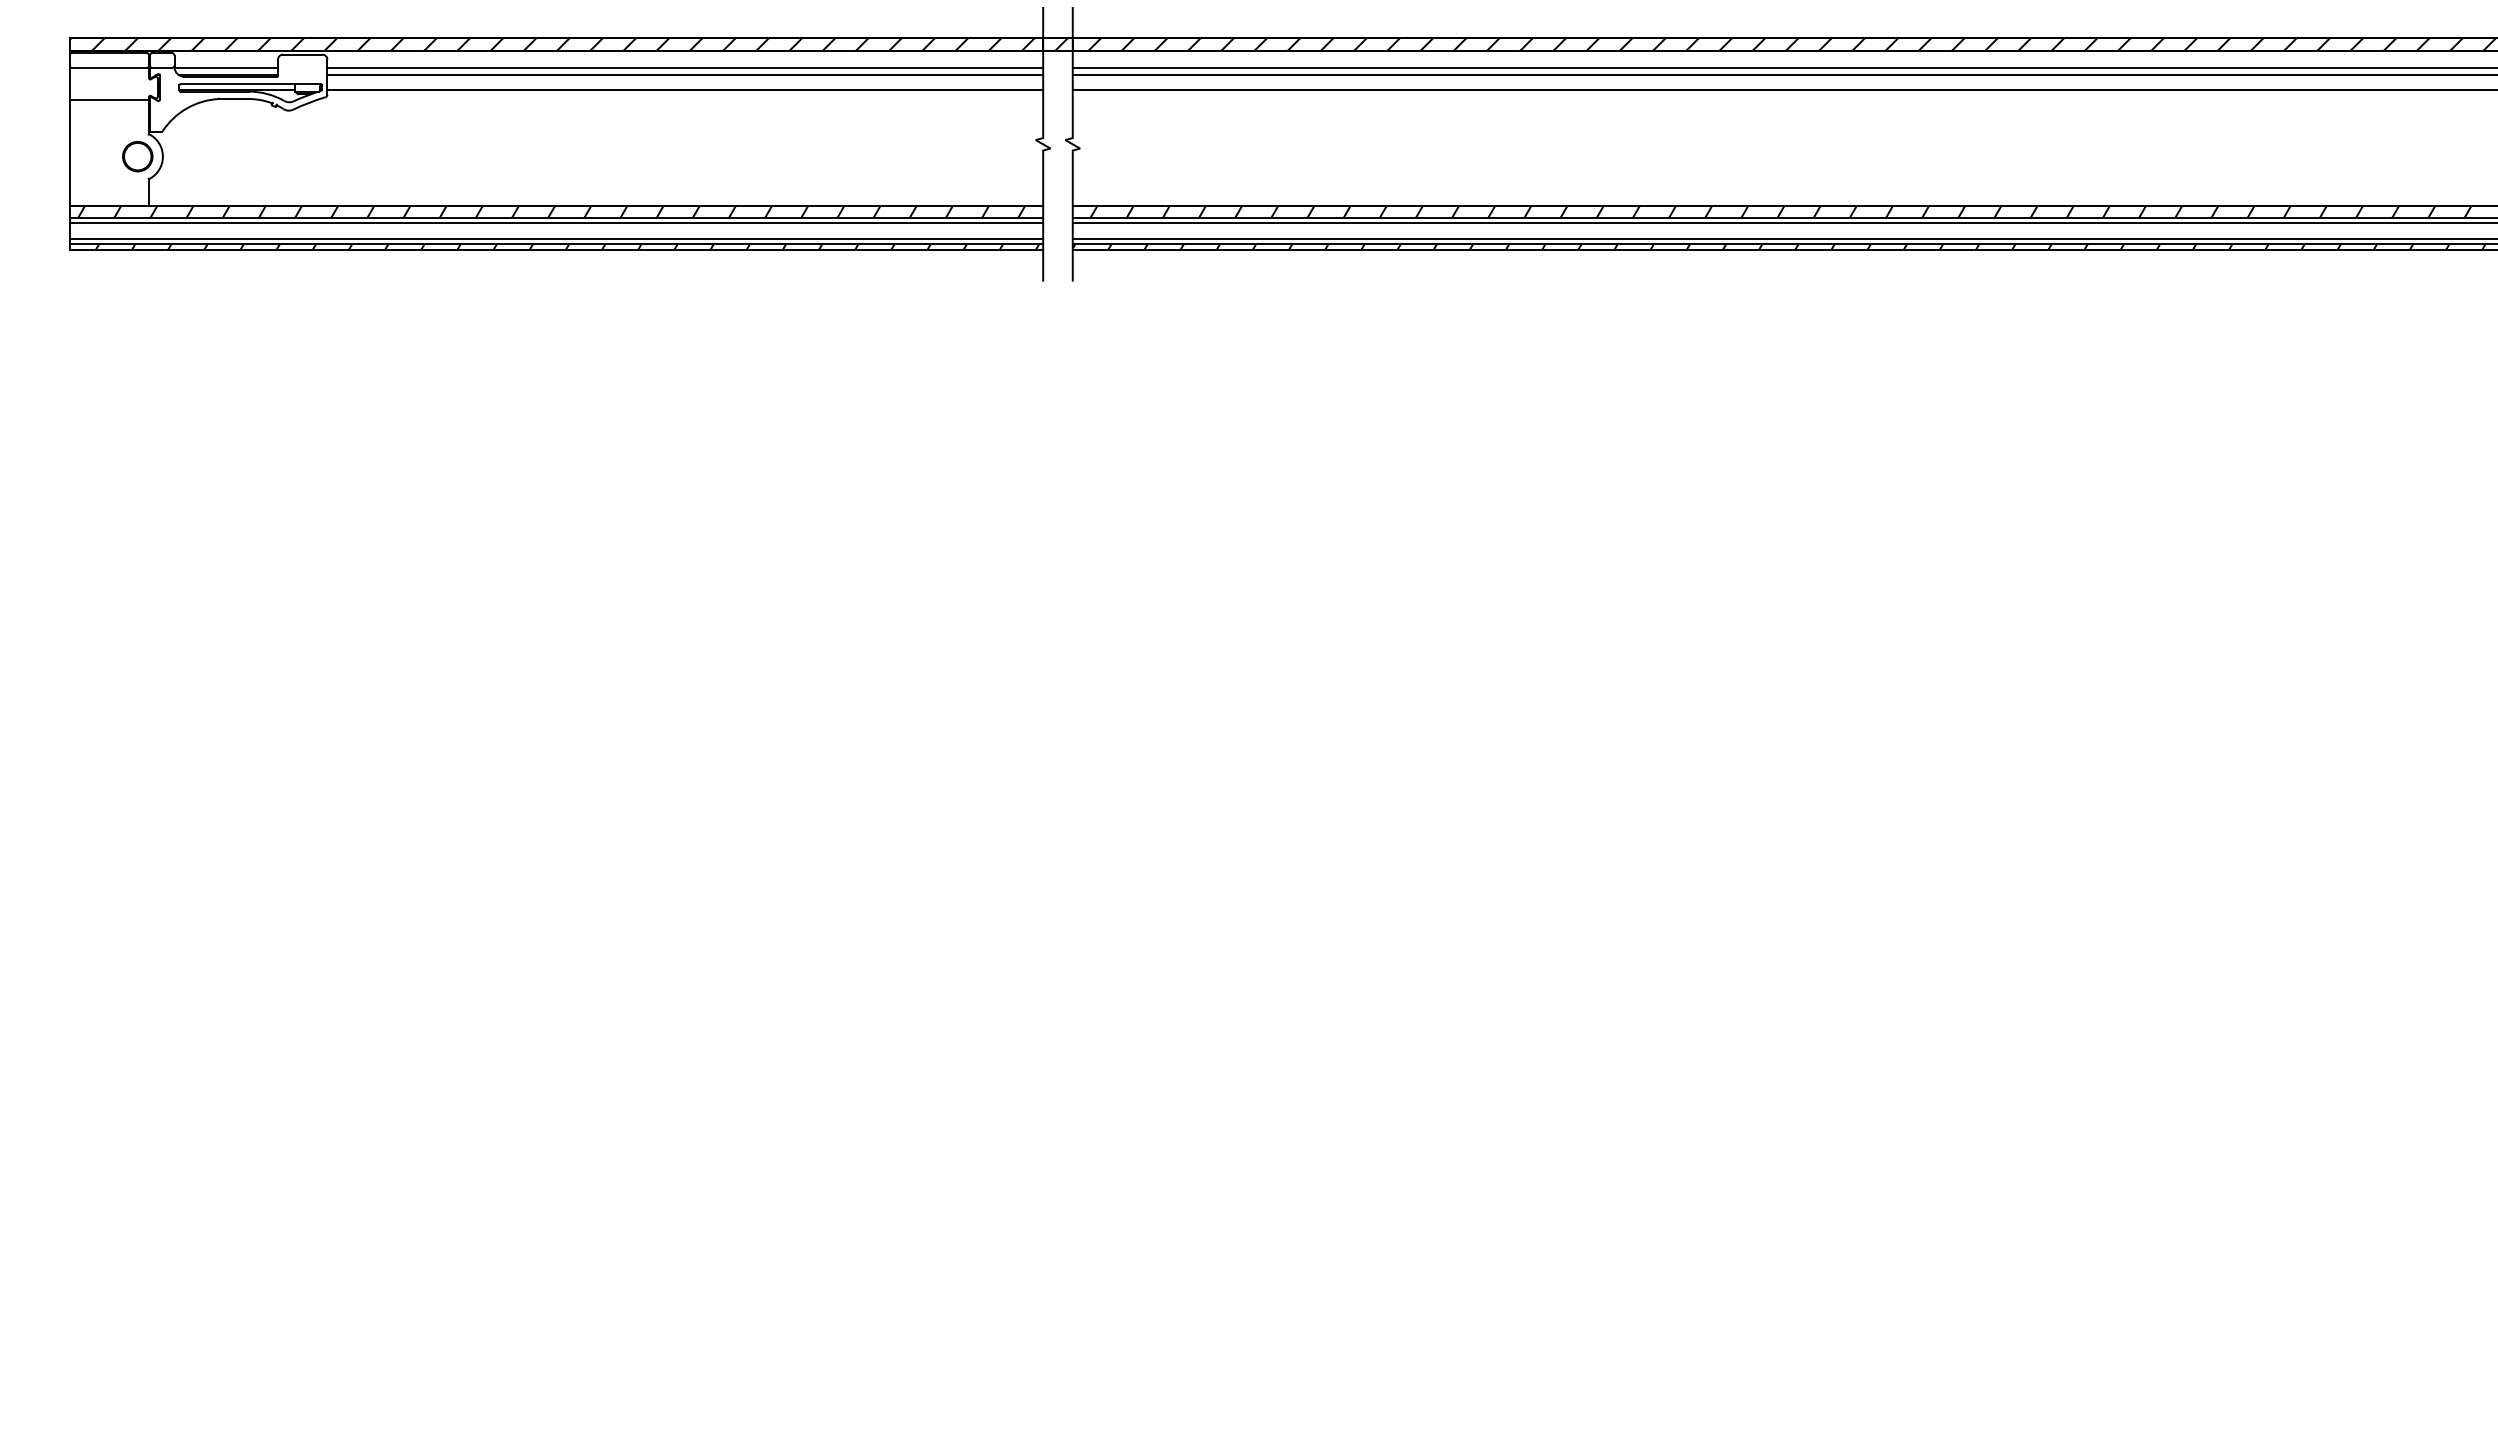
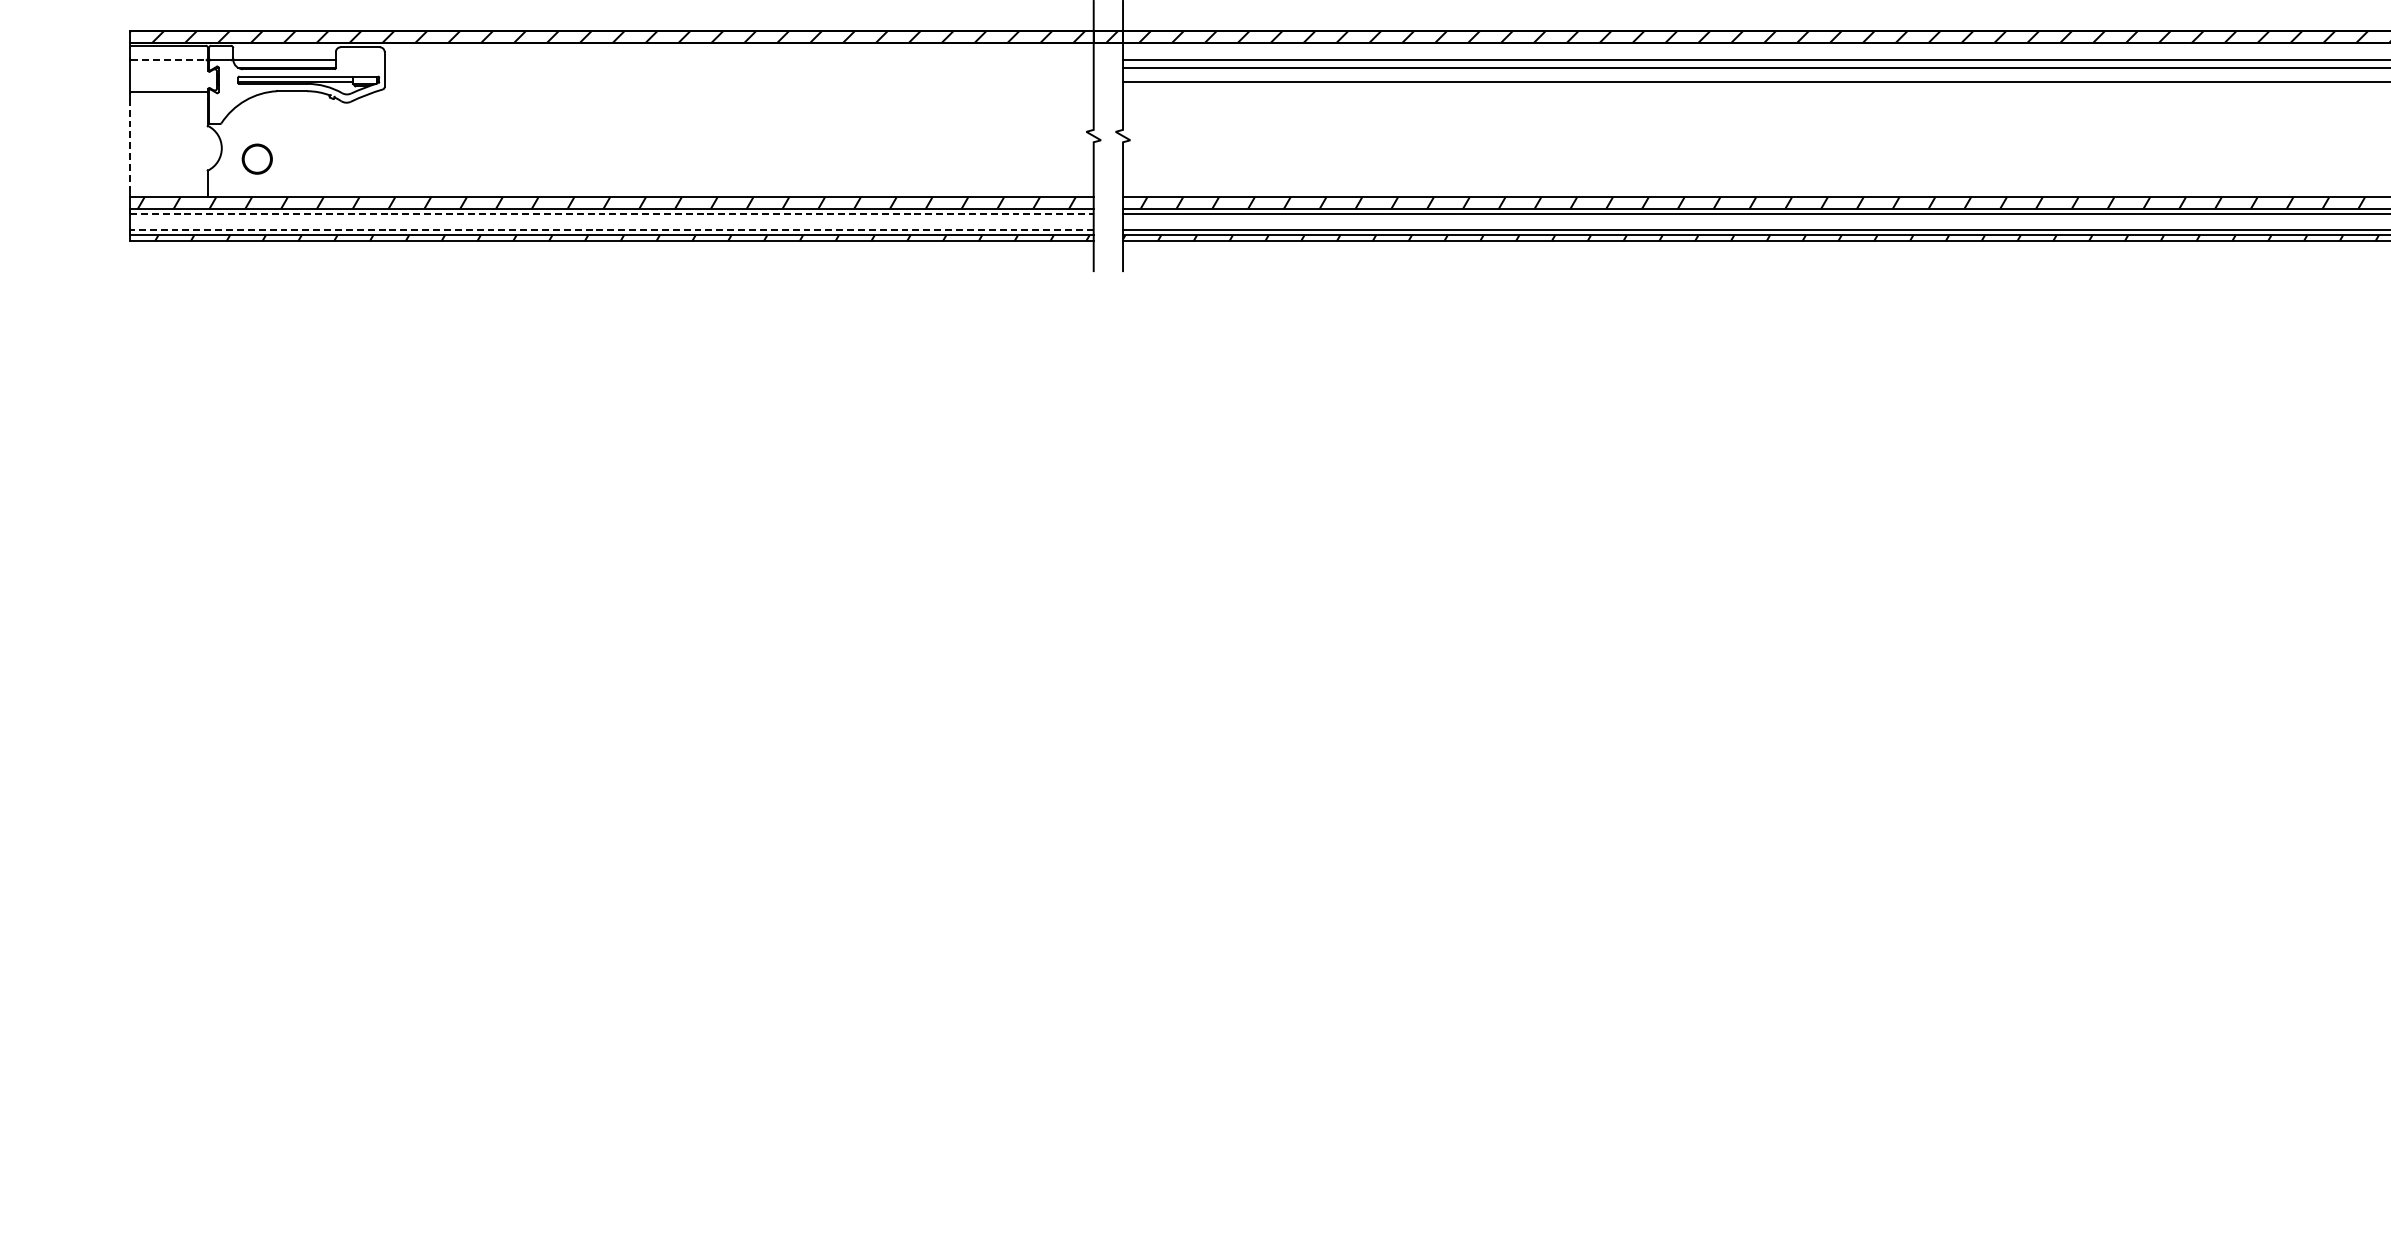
line: (109, 67) -> (168, 59), solid -> dashed
line: (685, 67) -> (739, 59), removed
line: (685, 75) -> (739, 67), removed
line: (685, 90) -> (739, 82), removed
line: (70, 154) -> (130, 146), solid -> dashed
circle: (137, 156) -> (257, 159), moved
line: (557, 223) -> (612, 214), solid -> dashed
line: (556, 239) -> (611, 230), solid -> dashed

